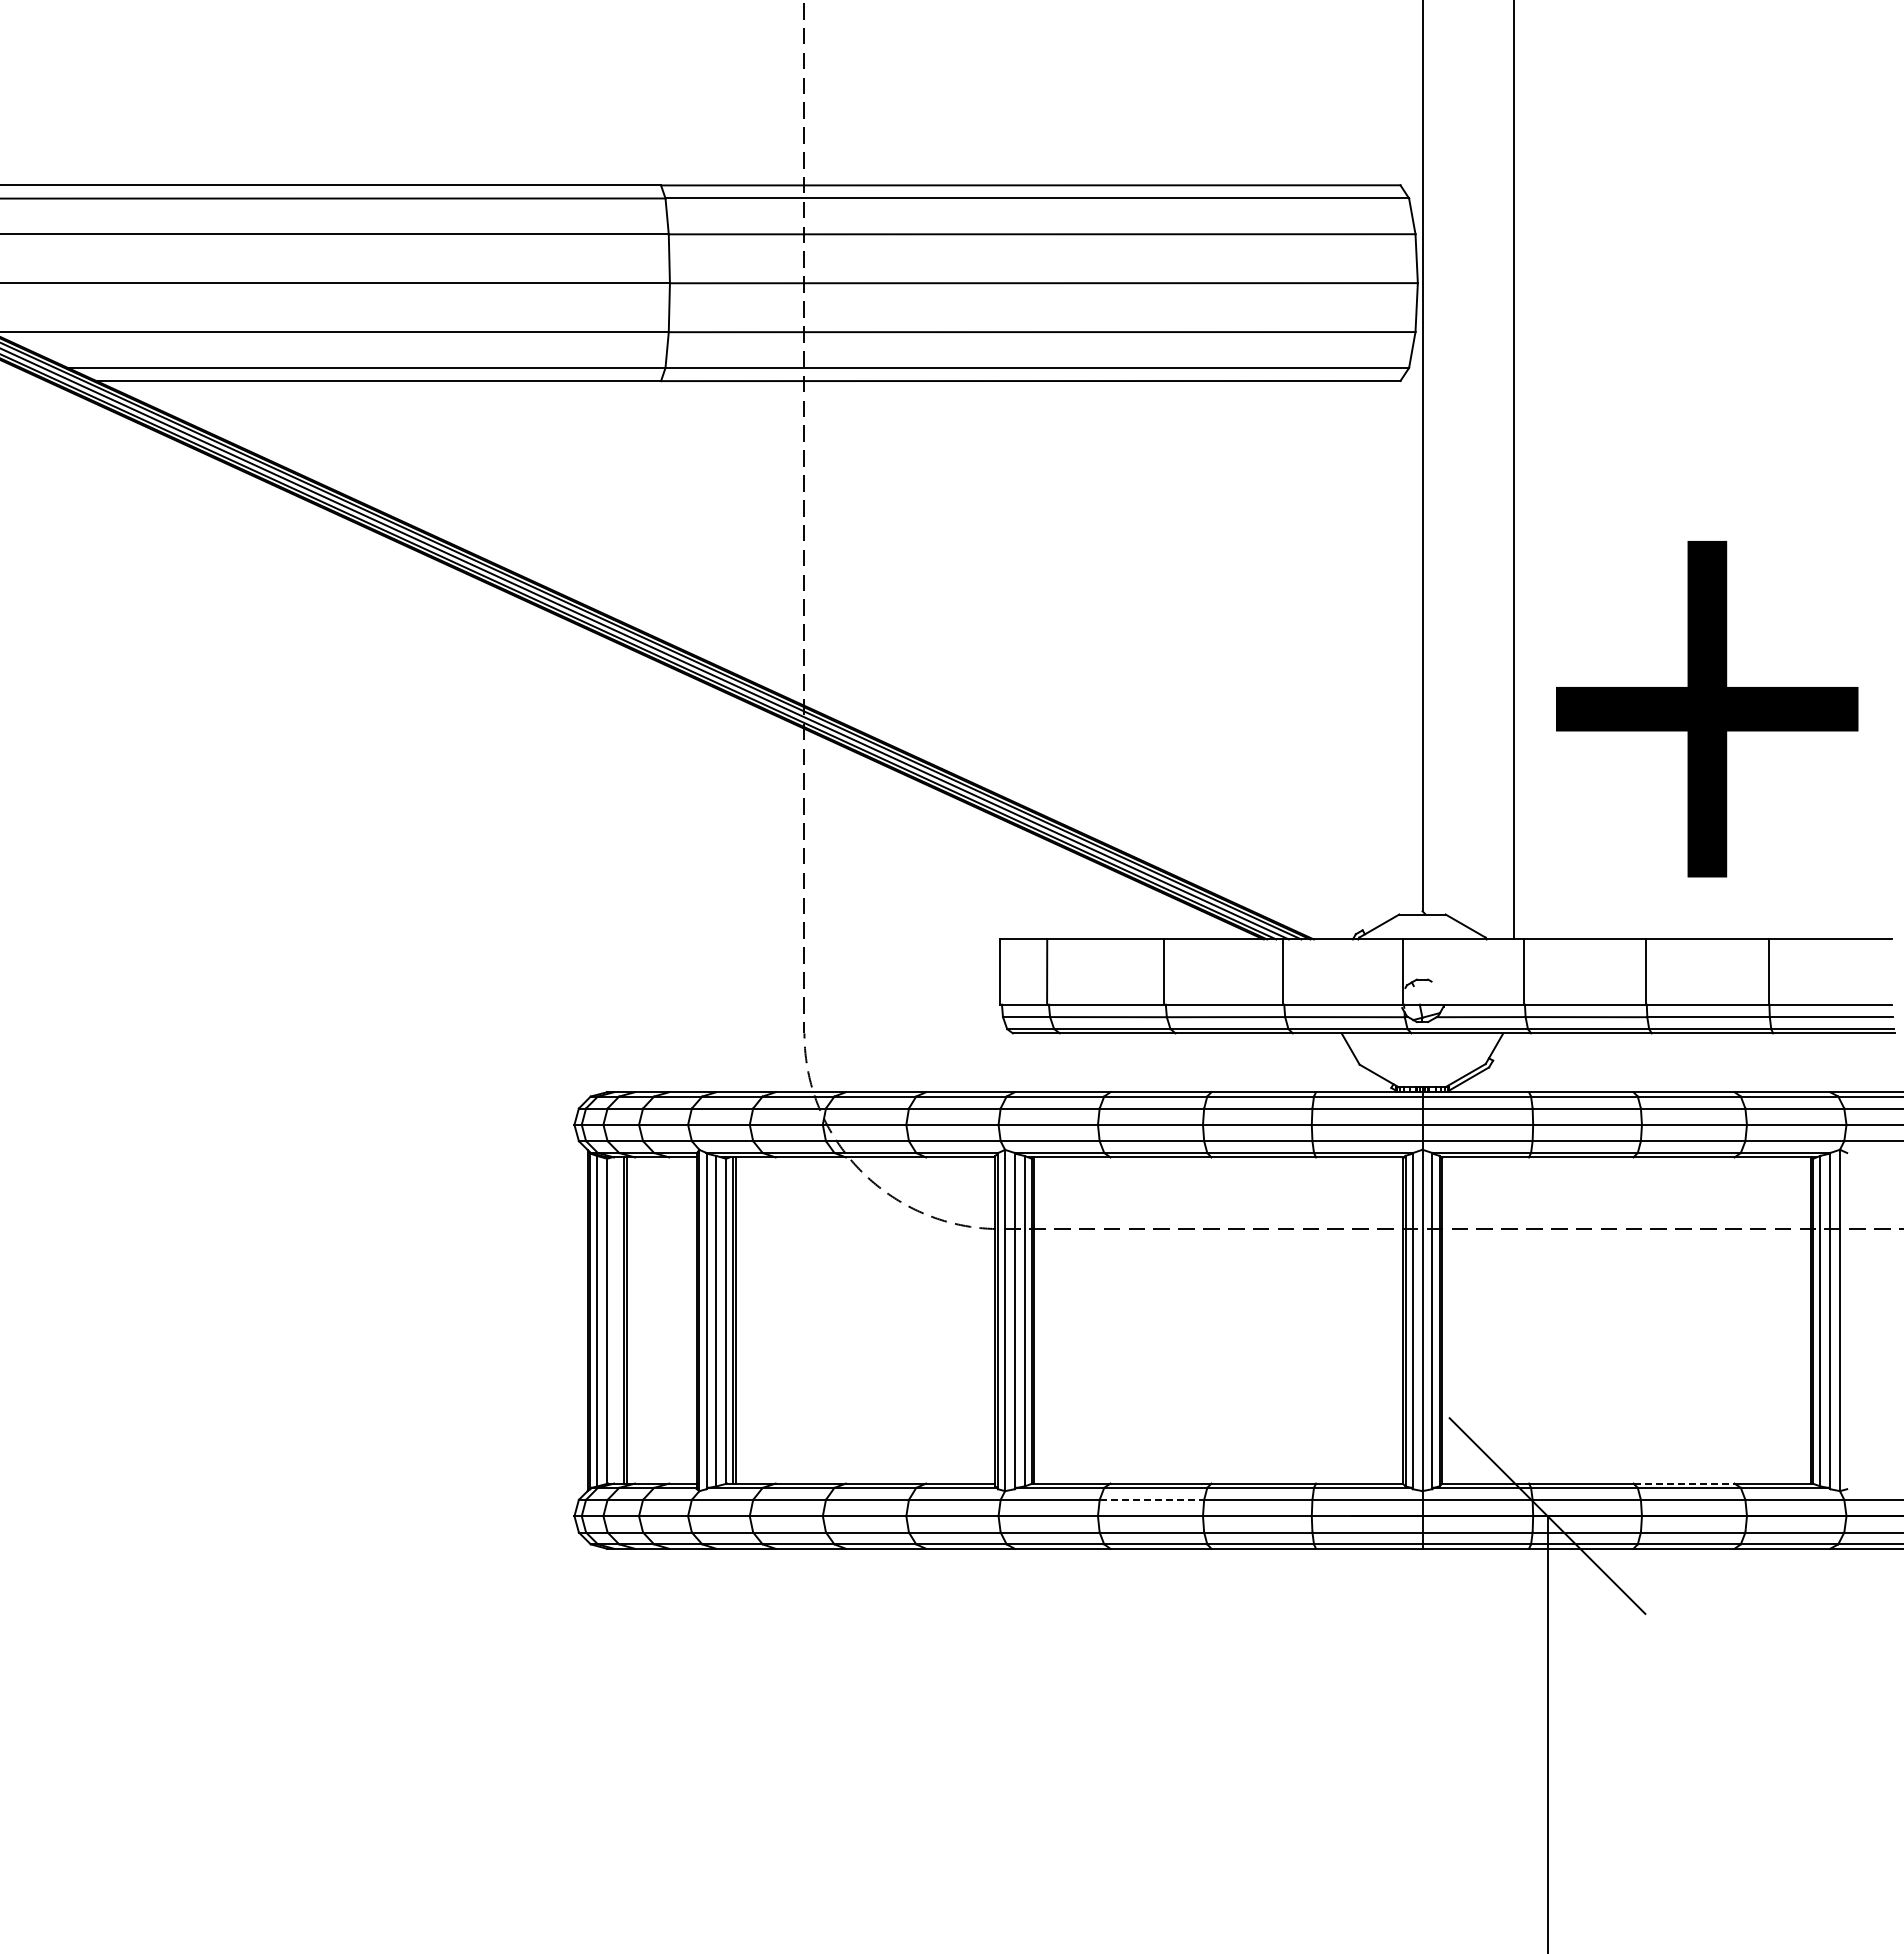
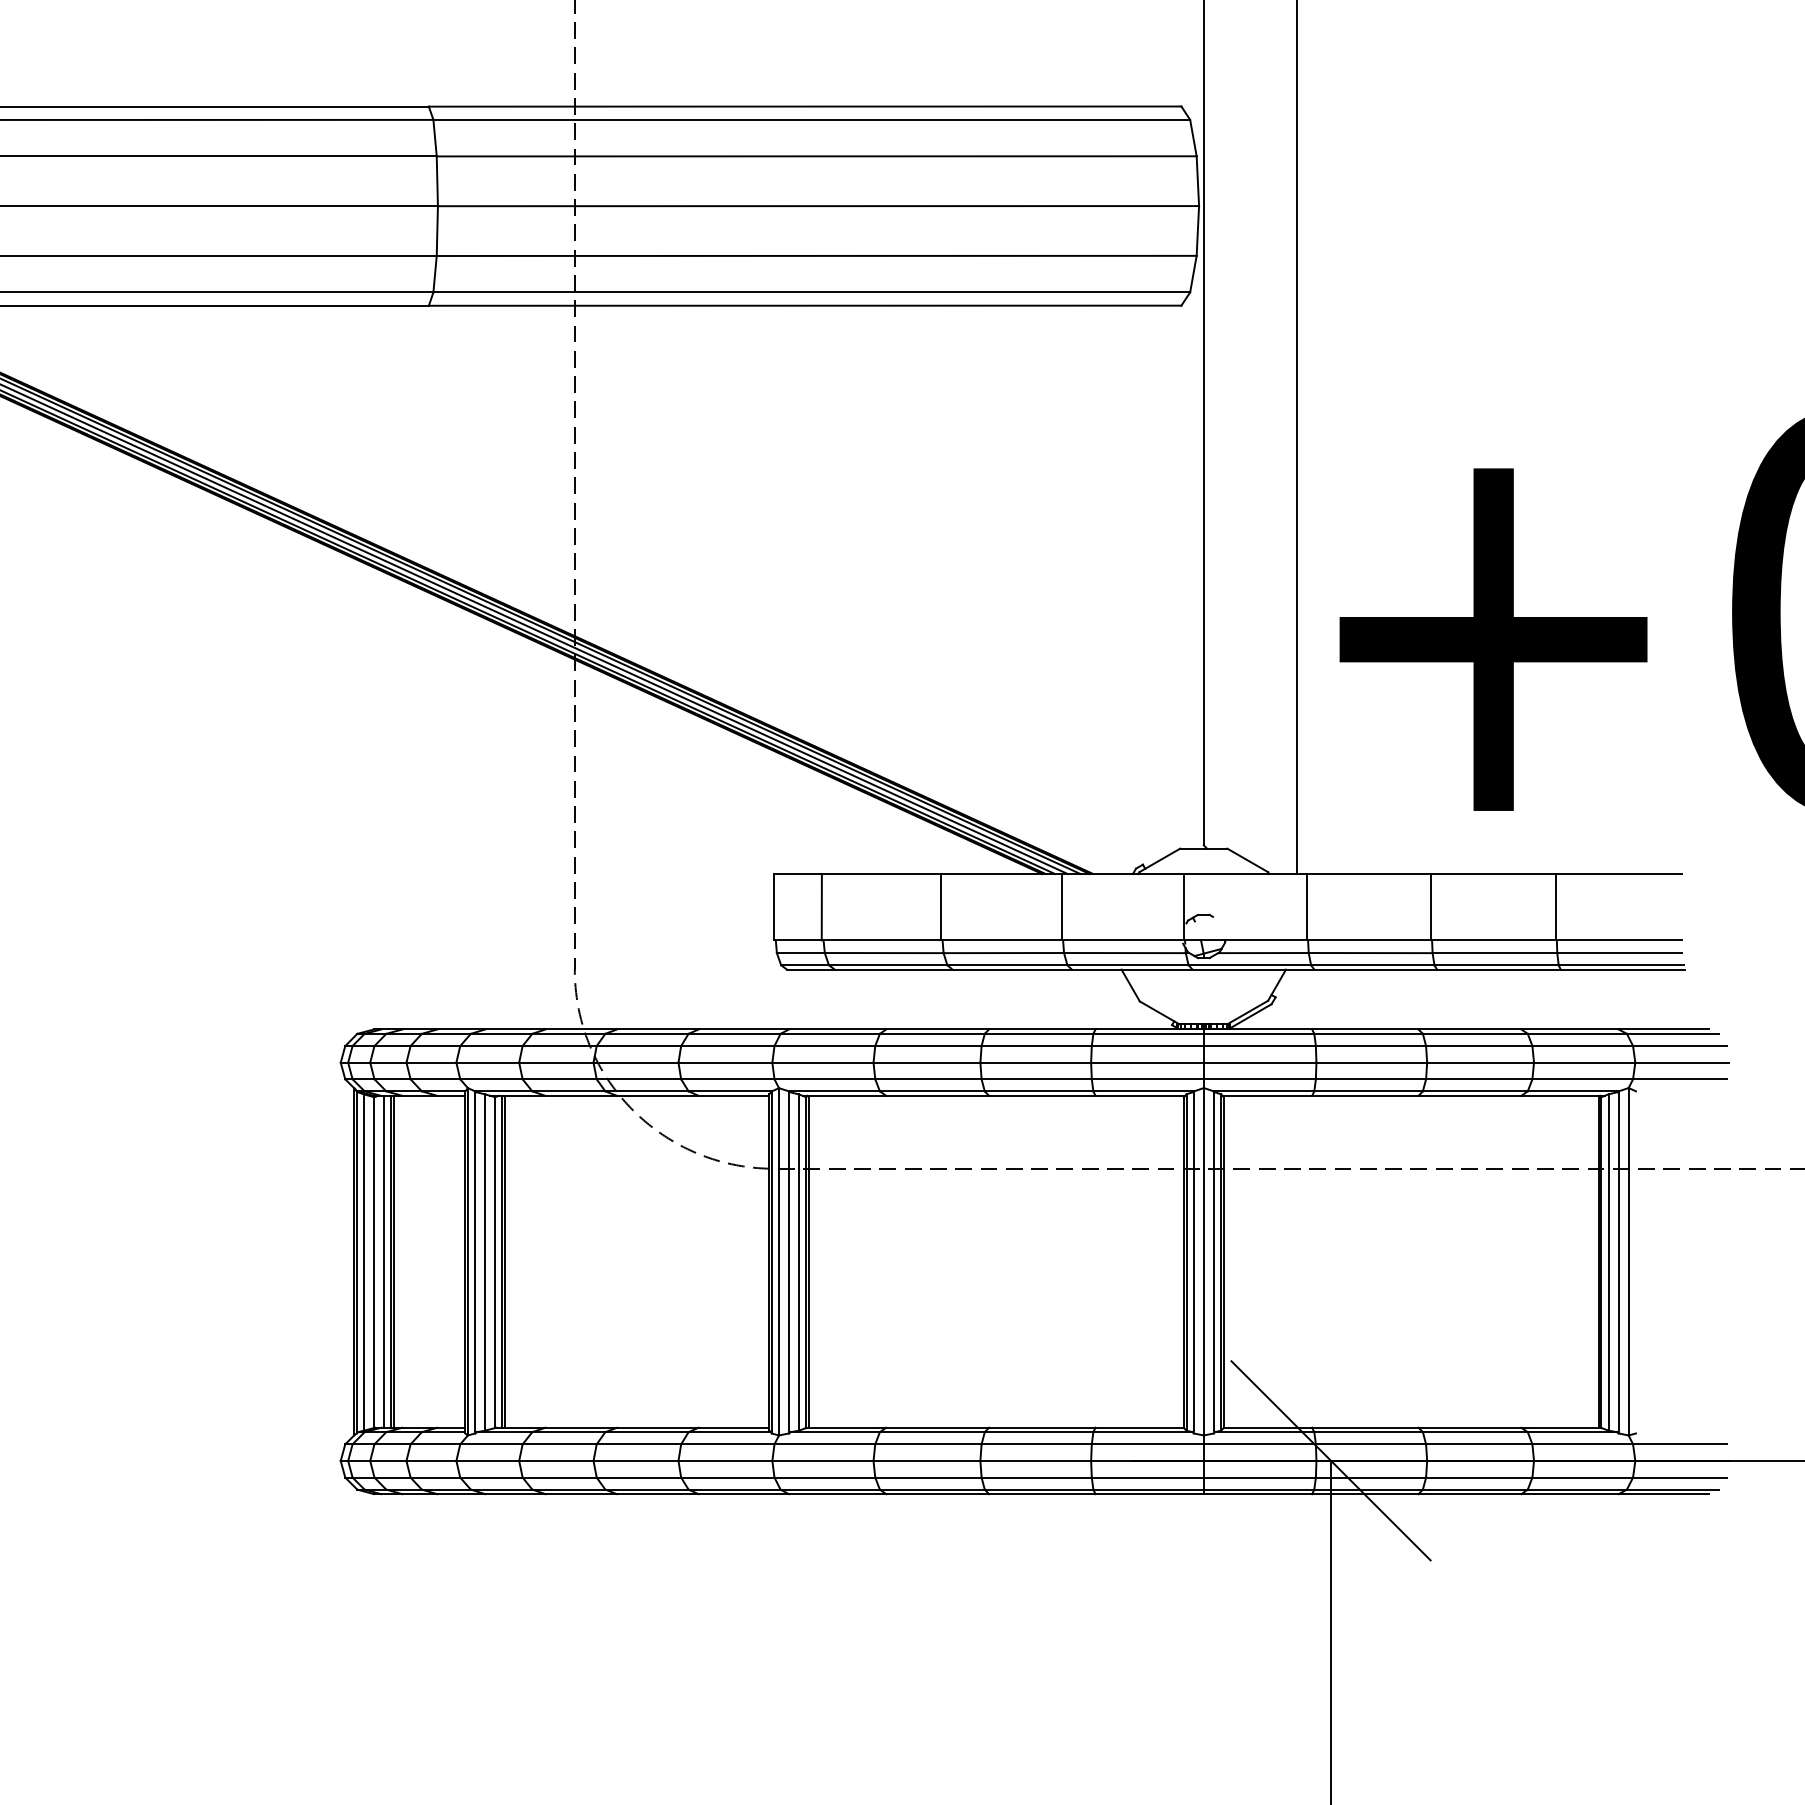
line: (616, 1320) -> (383, 1261), added
line: (1684, 1483) -> (1470, 1427), dashed -> solid
line: (1152, 1499) -> (929, 1443), dashed -> solid

